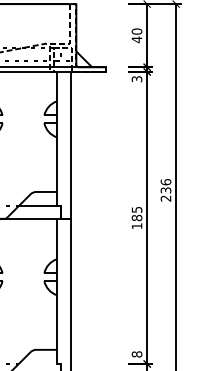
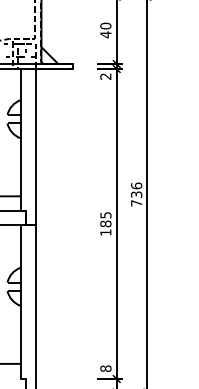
text: (137, 79) -> (106, 76), 3 -> 2
text: (165, 198) -> (136, 203), 236 -> 736

